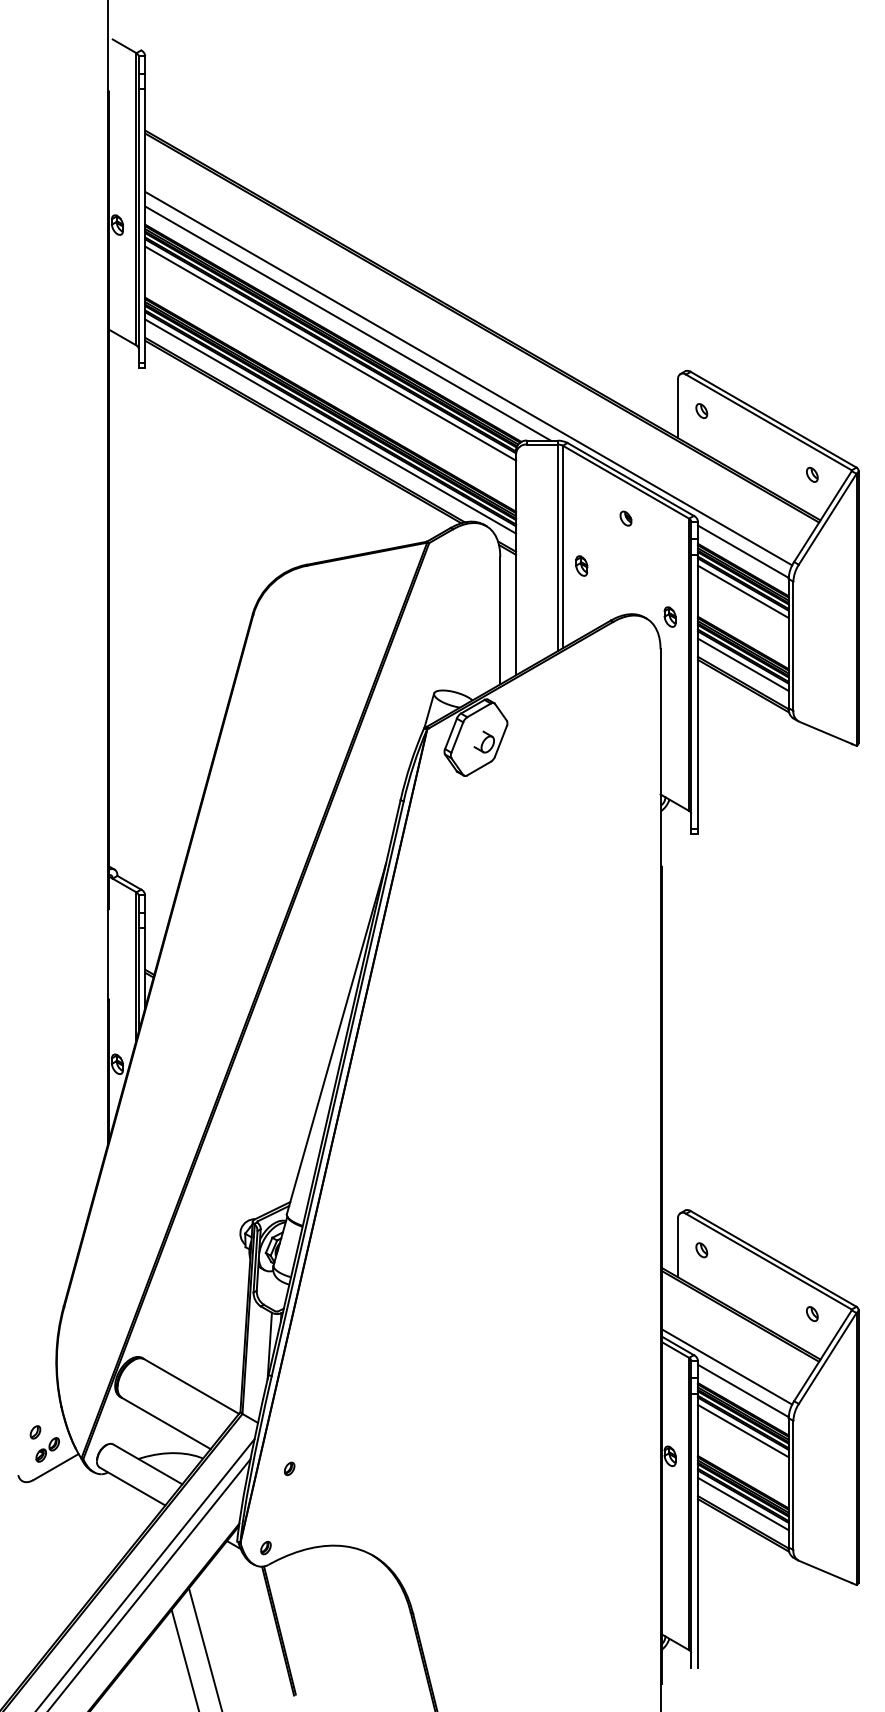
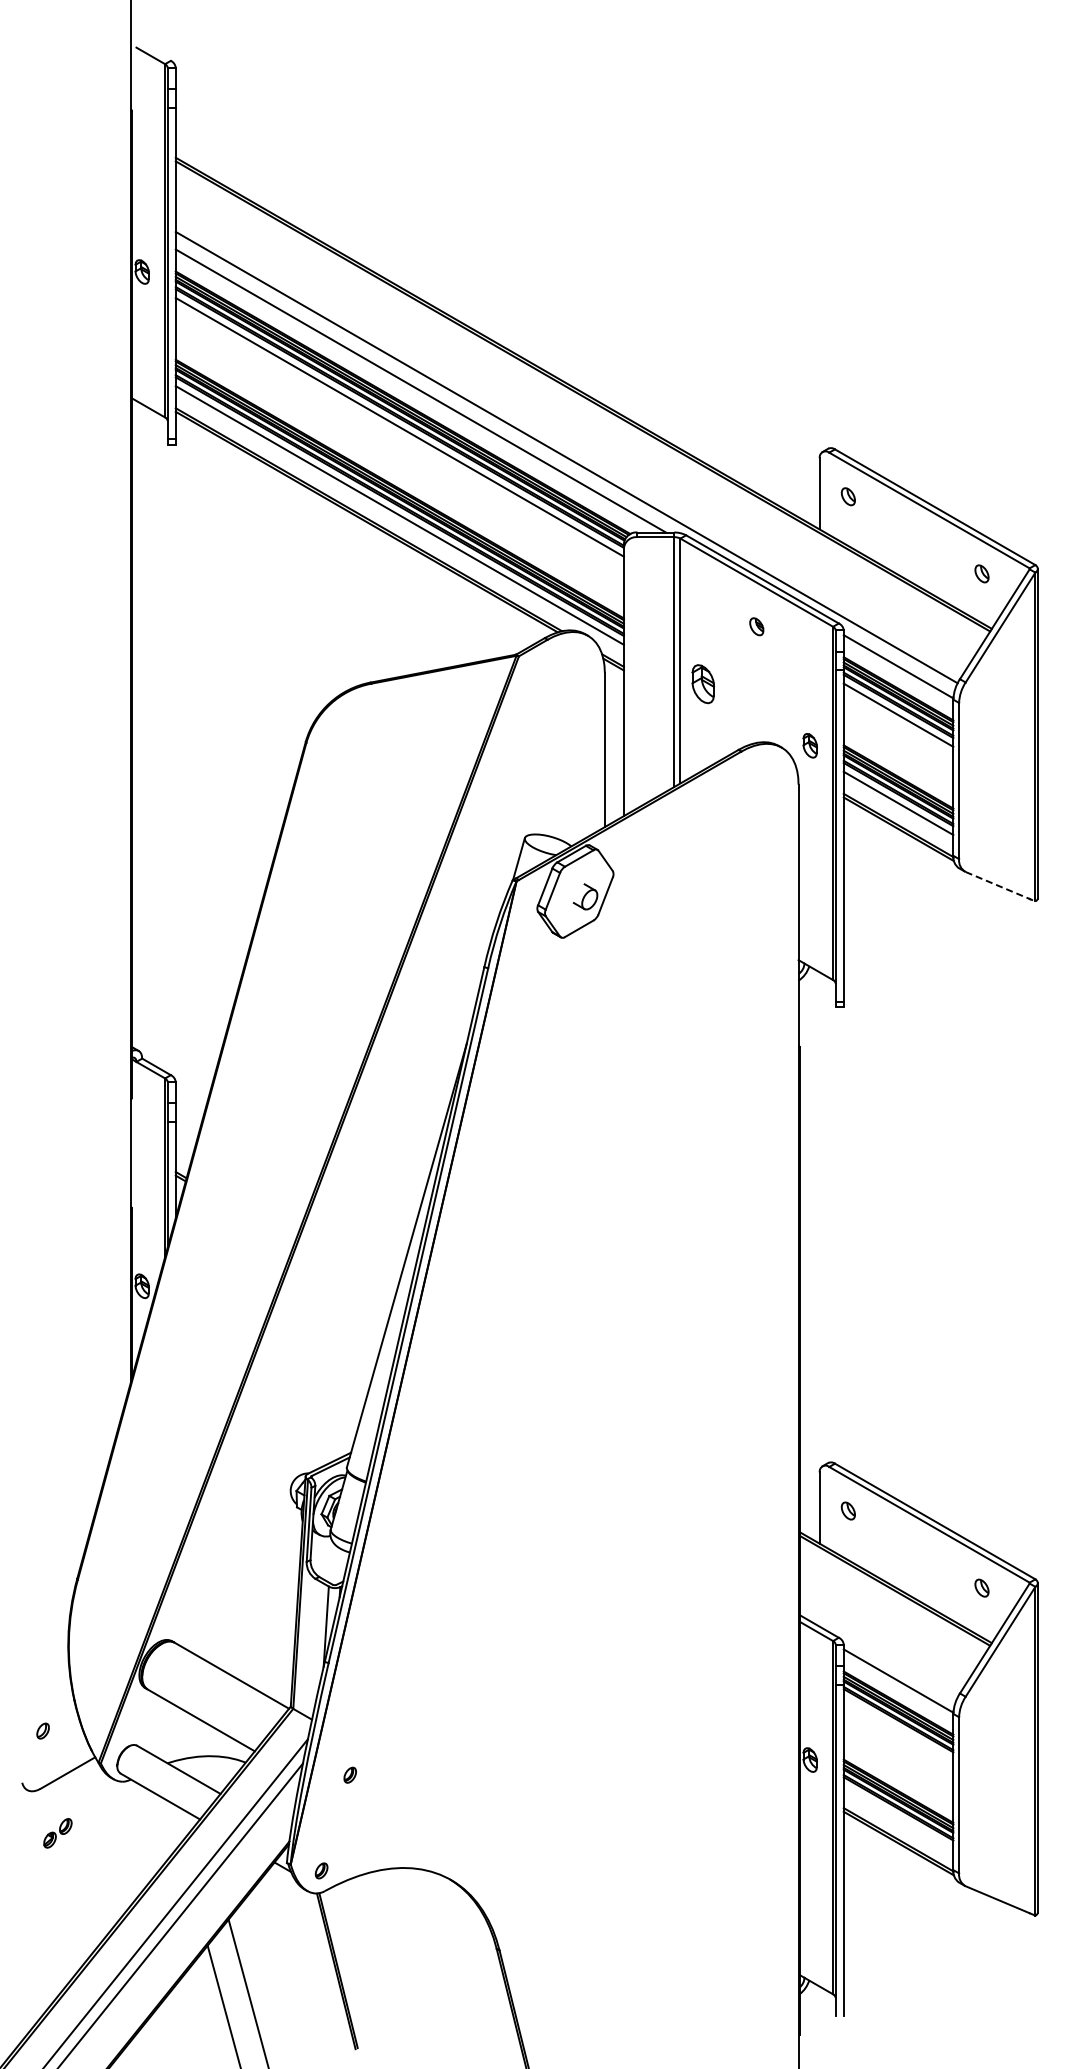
part: (581, 565) -> (703, 683), size x1.6
line: (827, 733) -> (1000, 886), solid -> dashed
line: (726, 1366) -> (878, 1651), removed
line: (743, 1431) -> (898, 1729), removed
part: (47, 1450) -> (57, 1833), moved
line: (743, 1503) -> (898, 1817), removed

